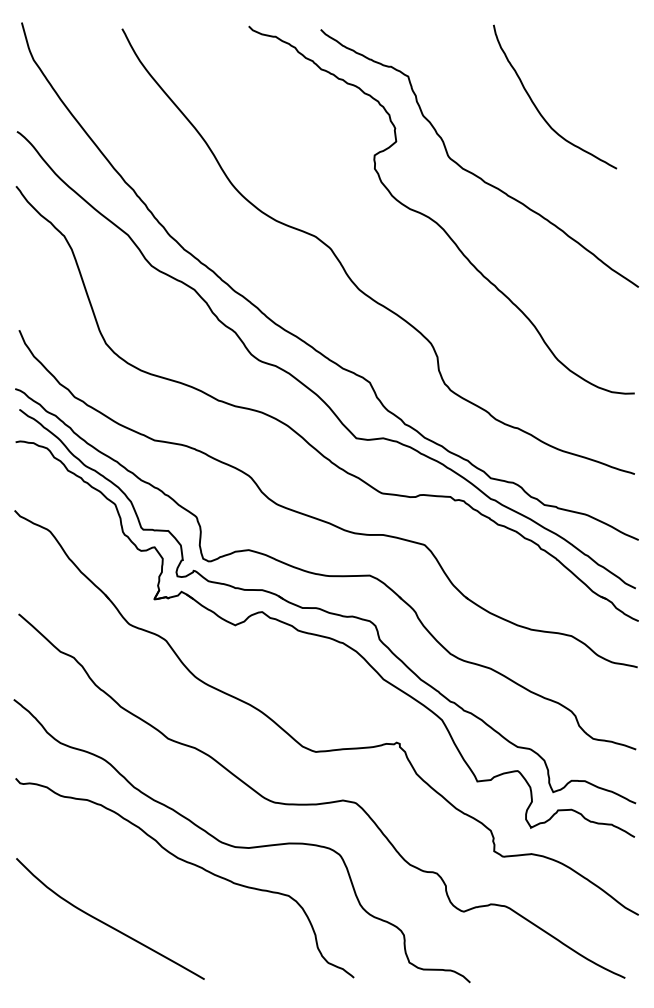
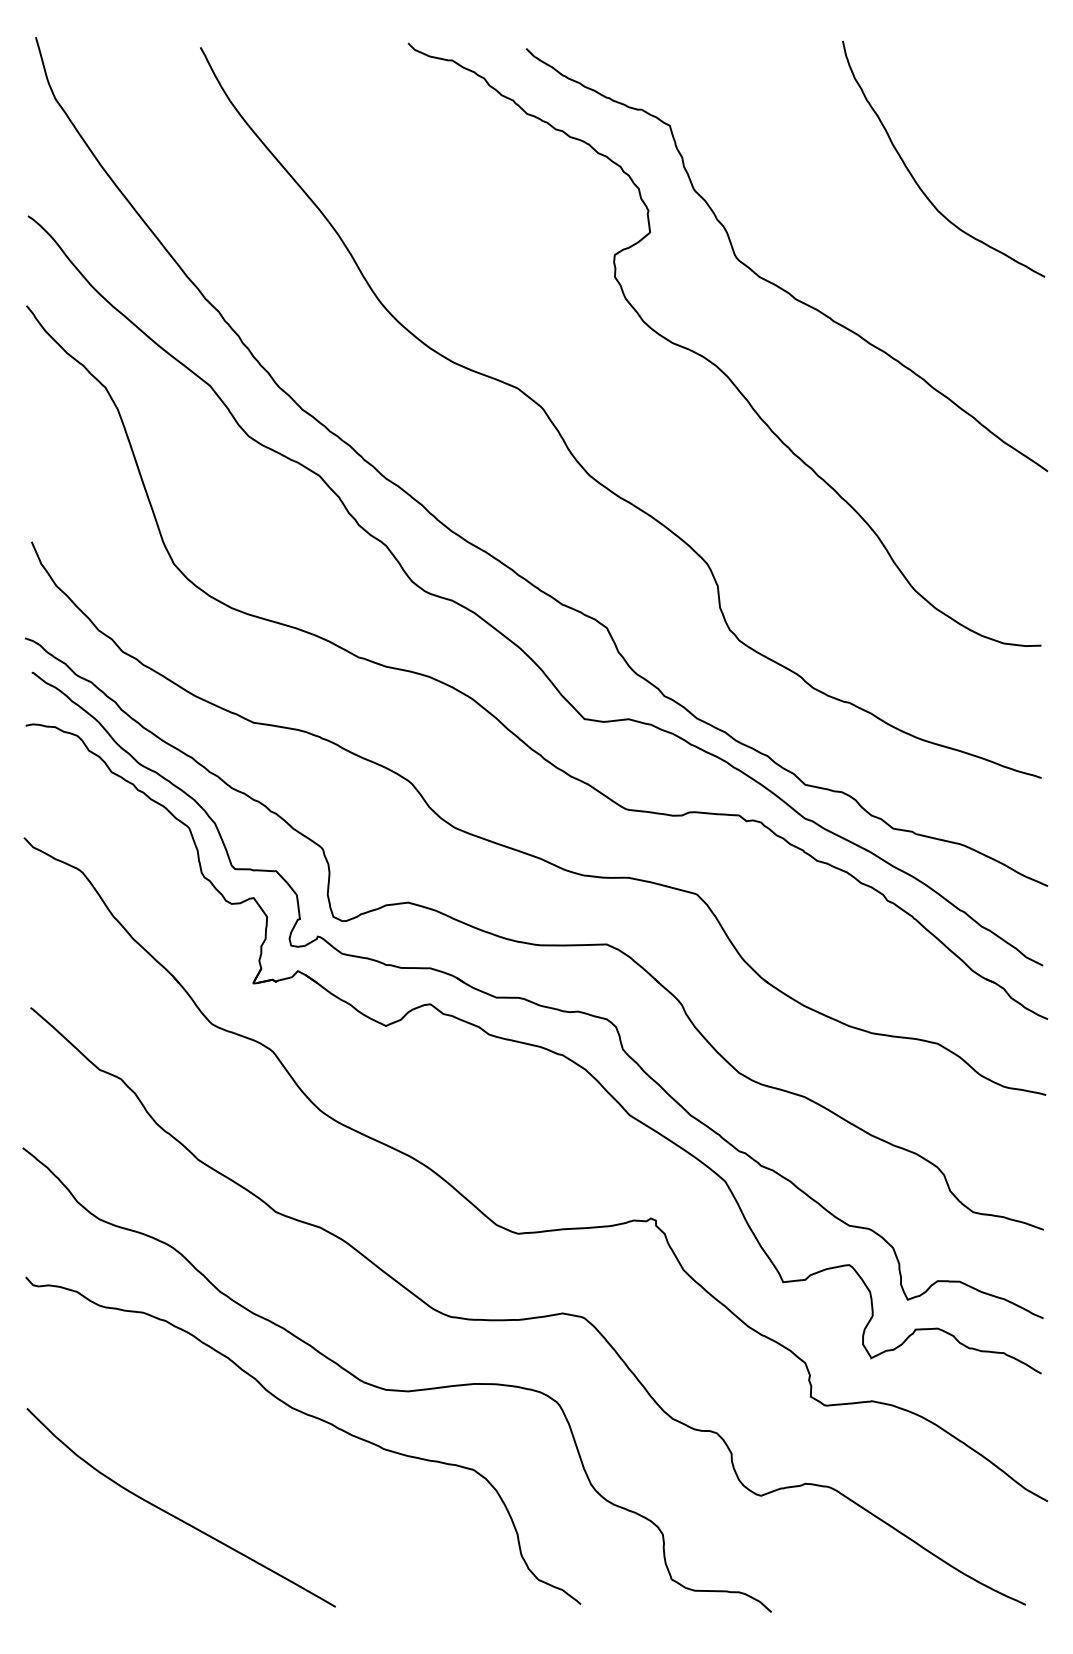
curve: (537, 107) -> (914, 176), moved

